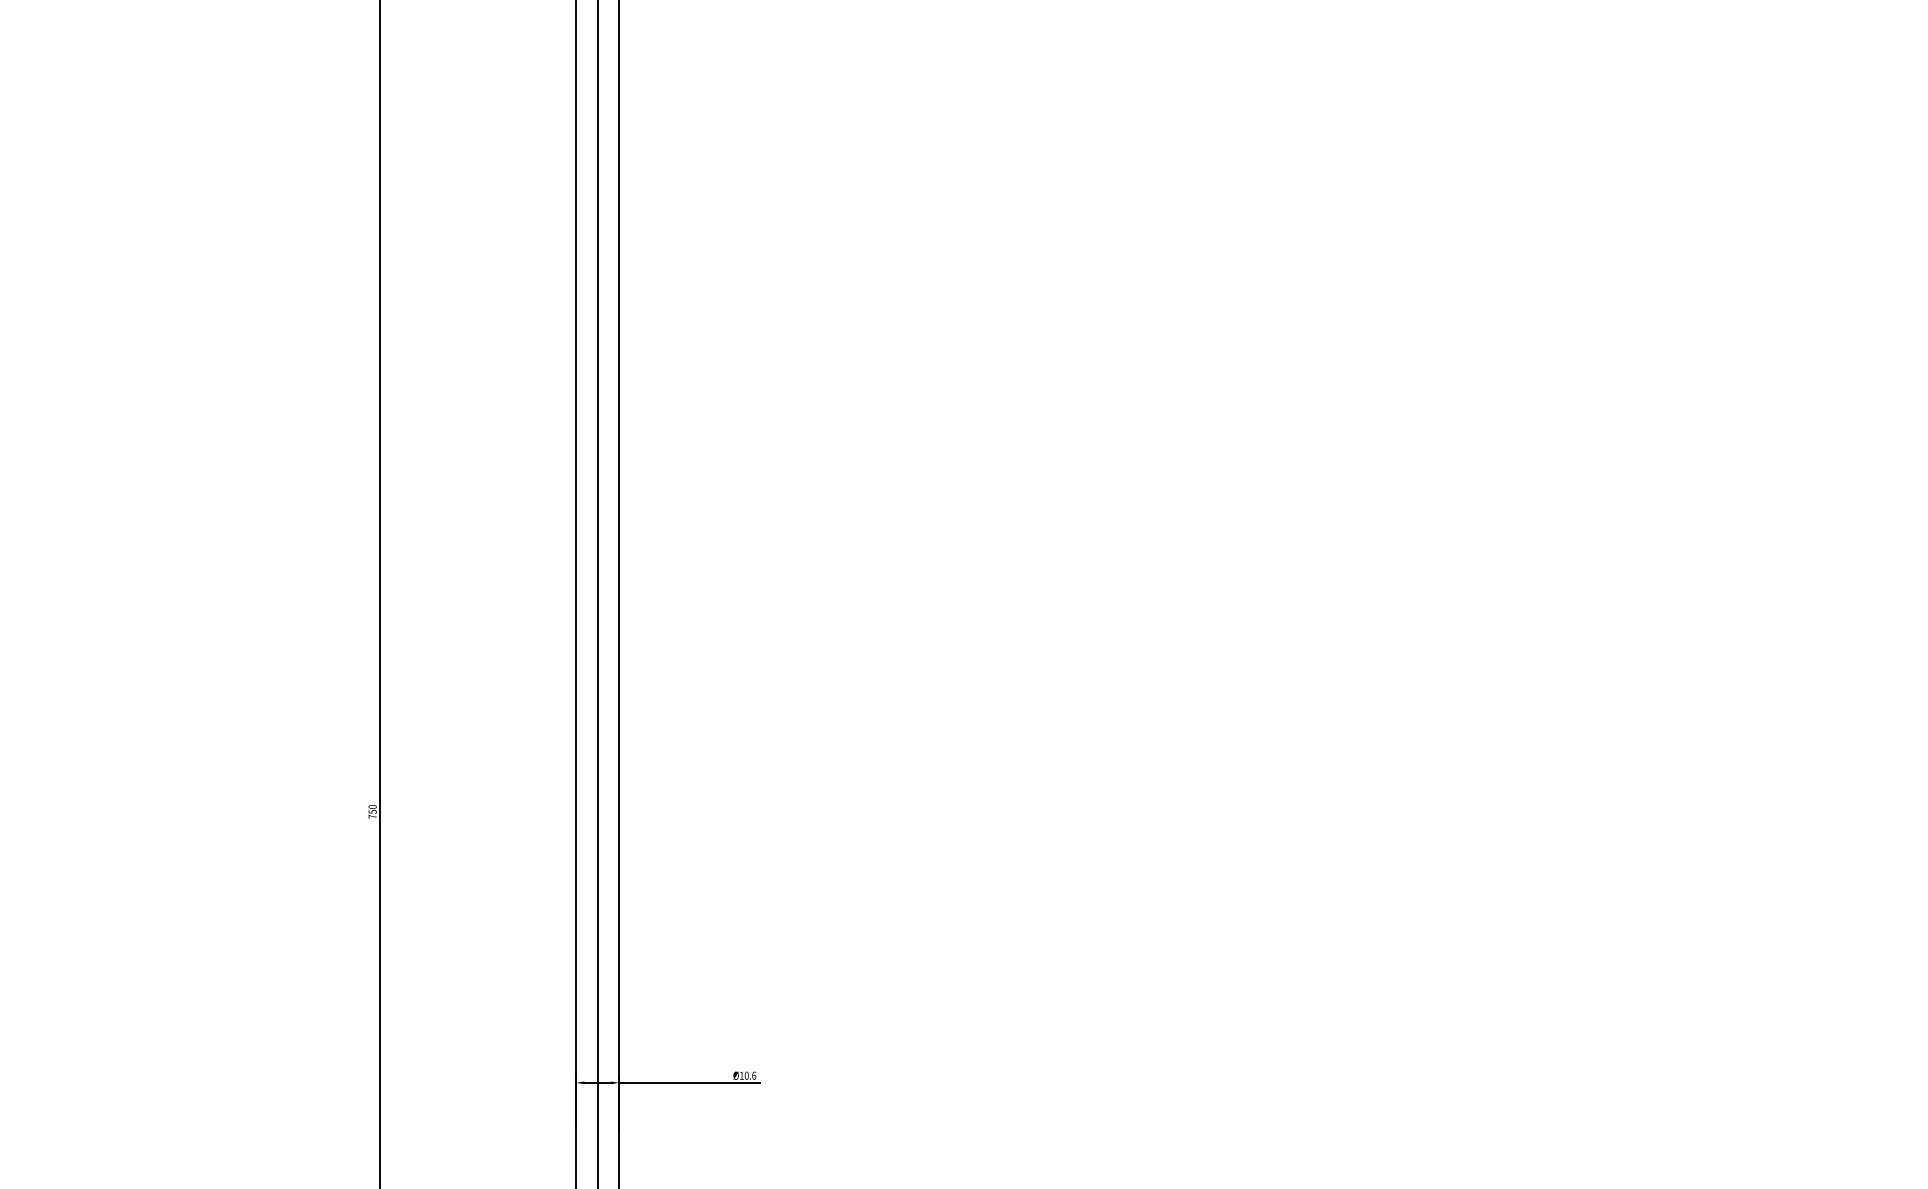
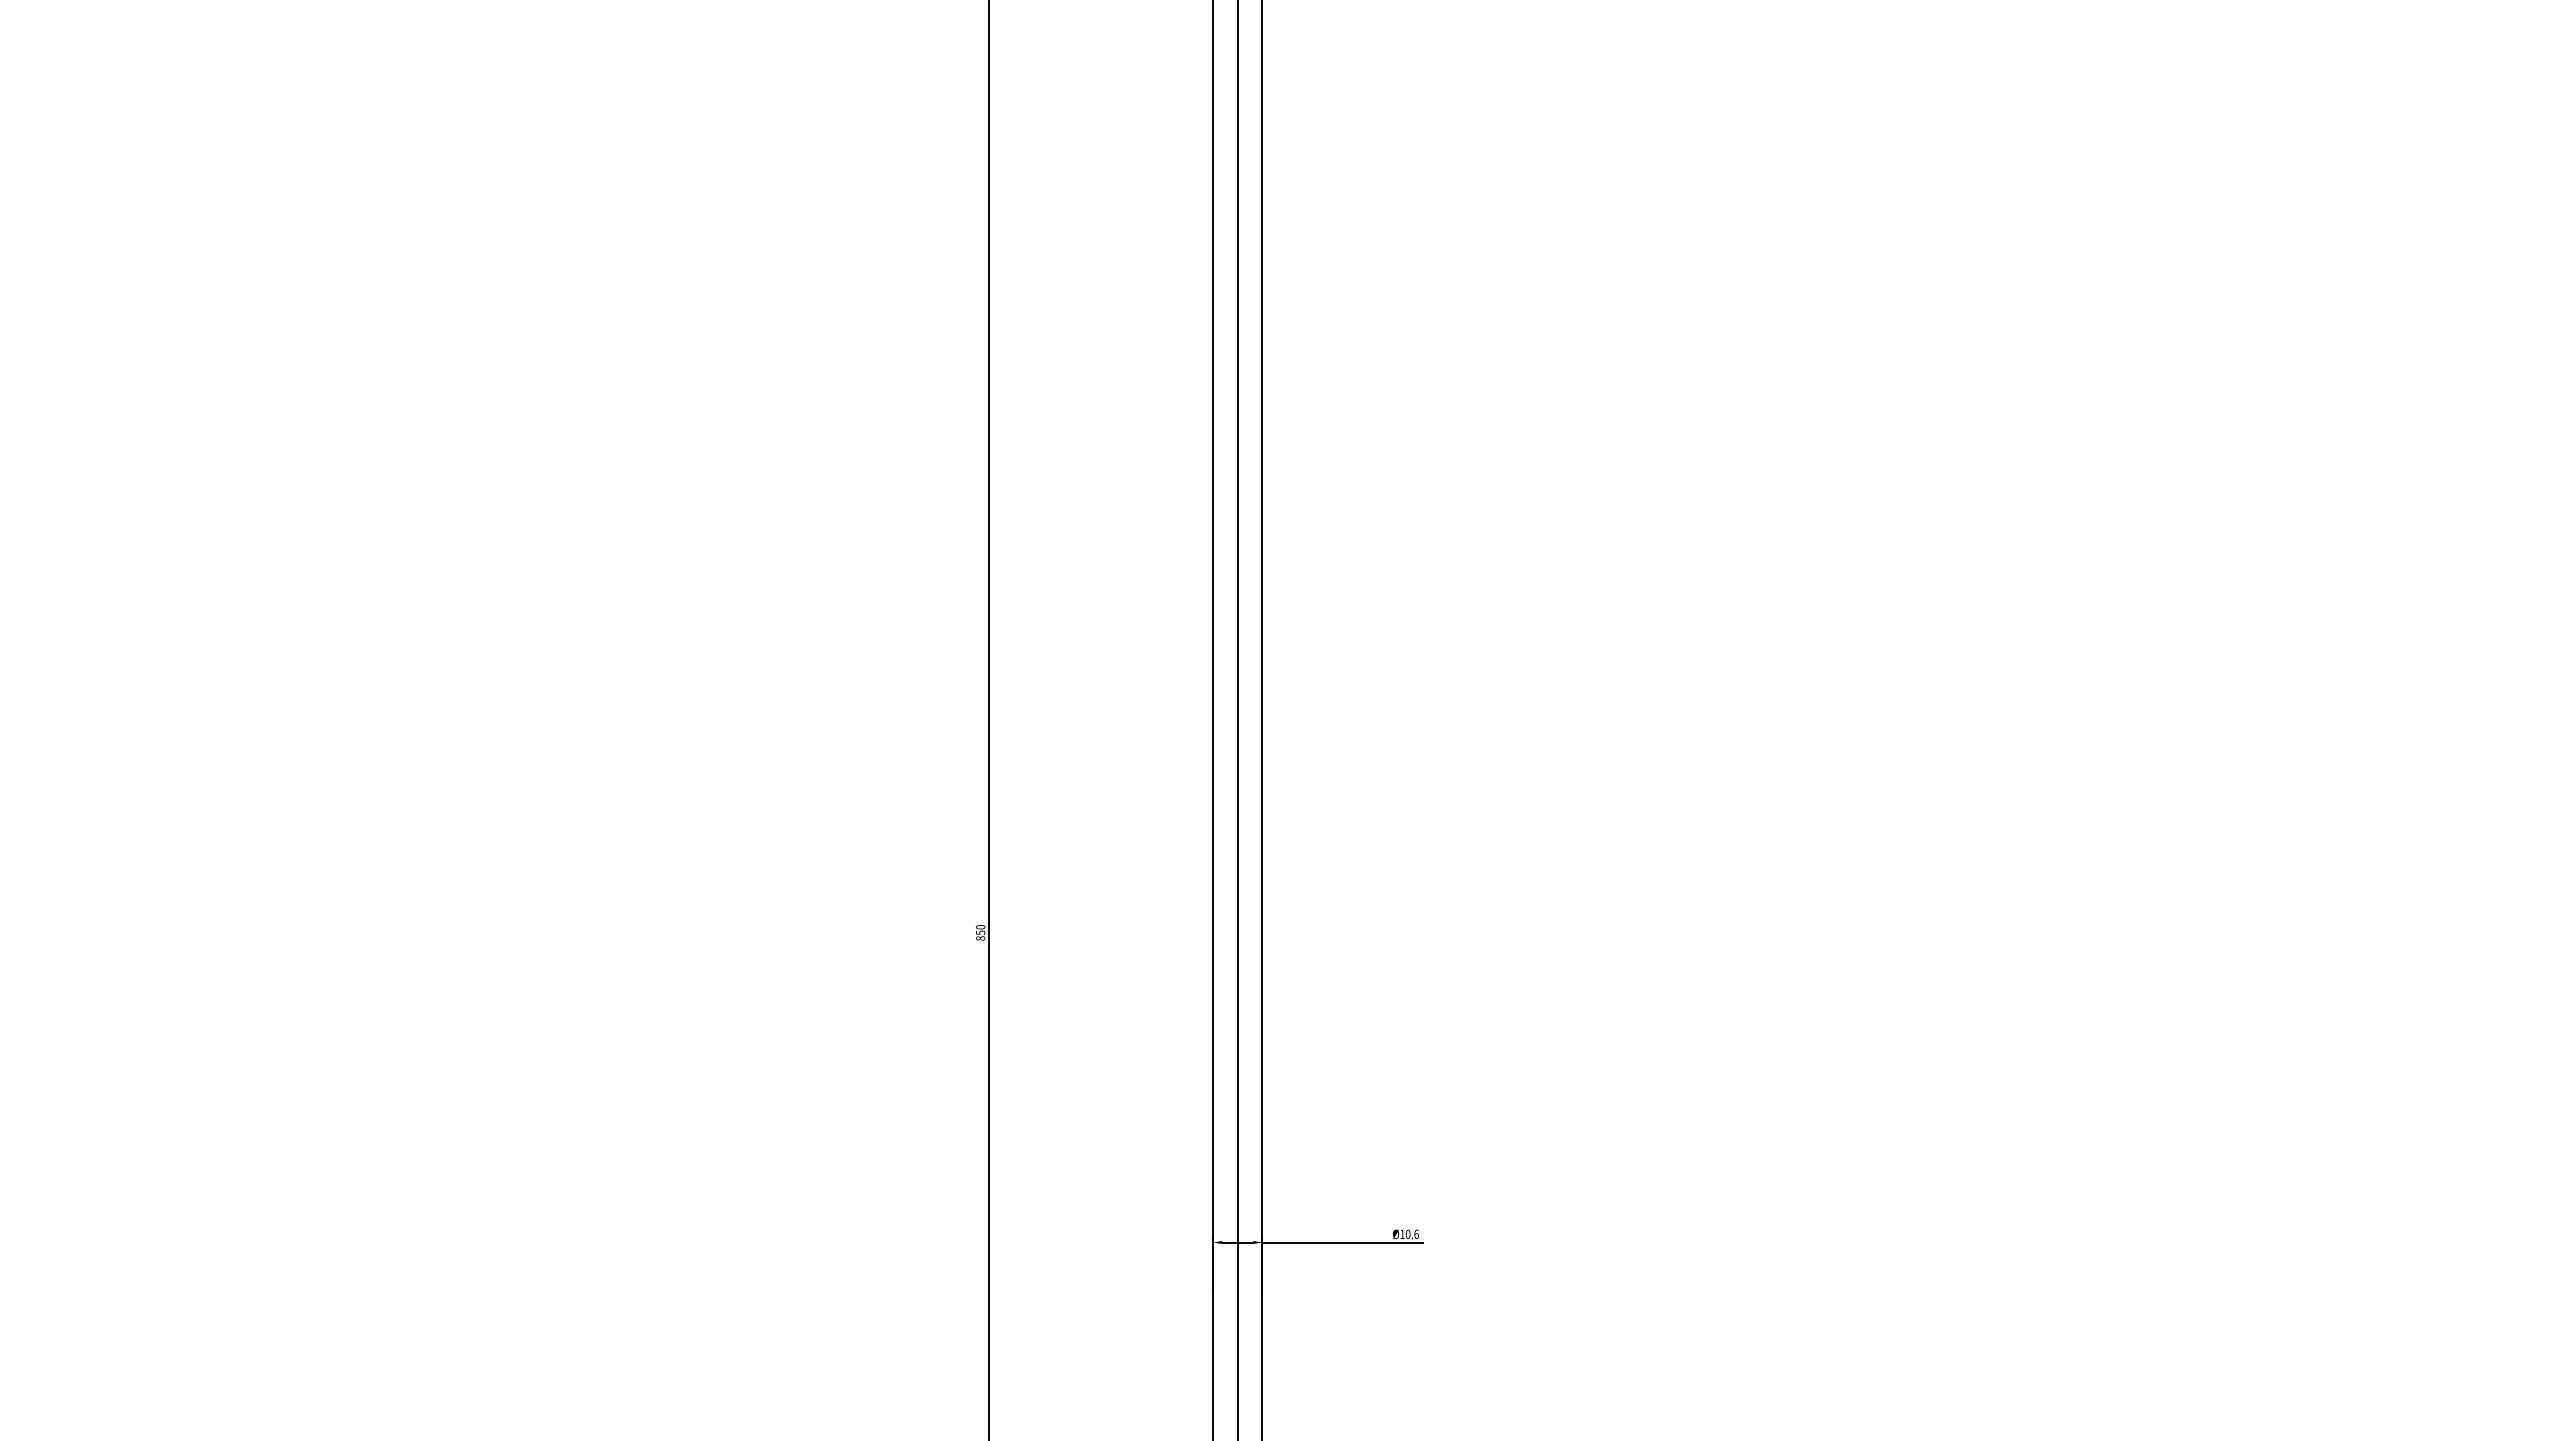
text: (372, 816) -> (980, 938), 750 -> 850

